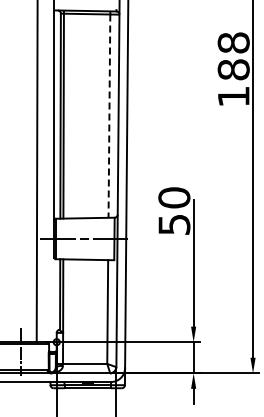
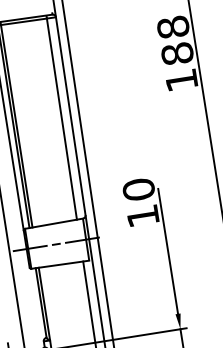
line: (109, 116) -> (62, 119), dashed -> solid
text: (174, 224) -> (143, 215), 50 -> 10

